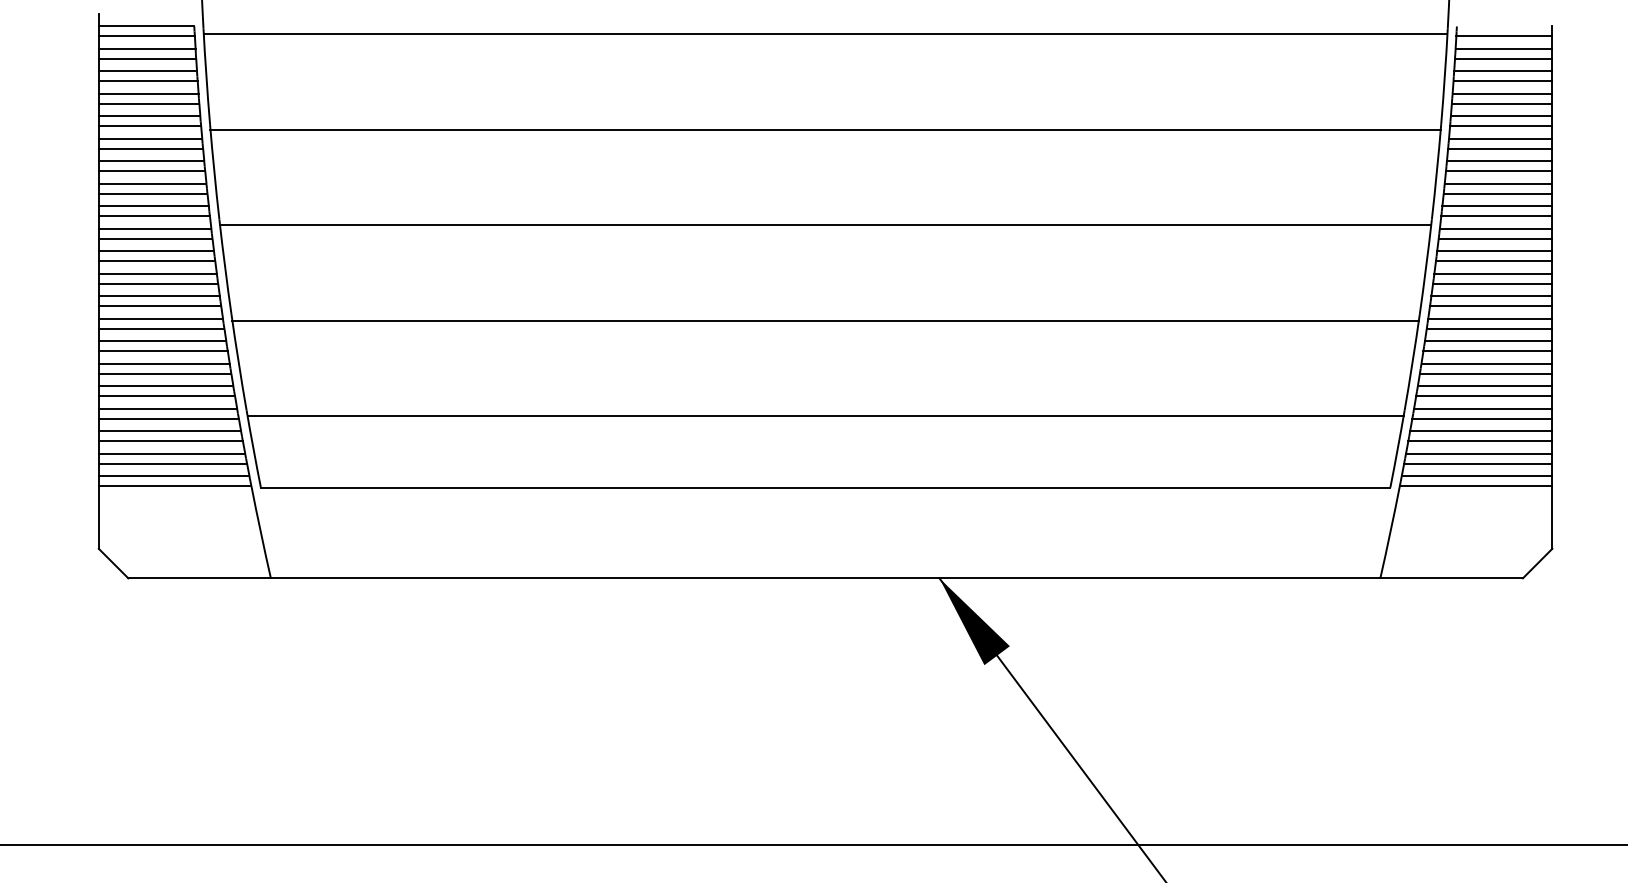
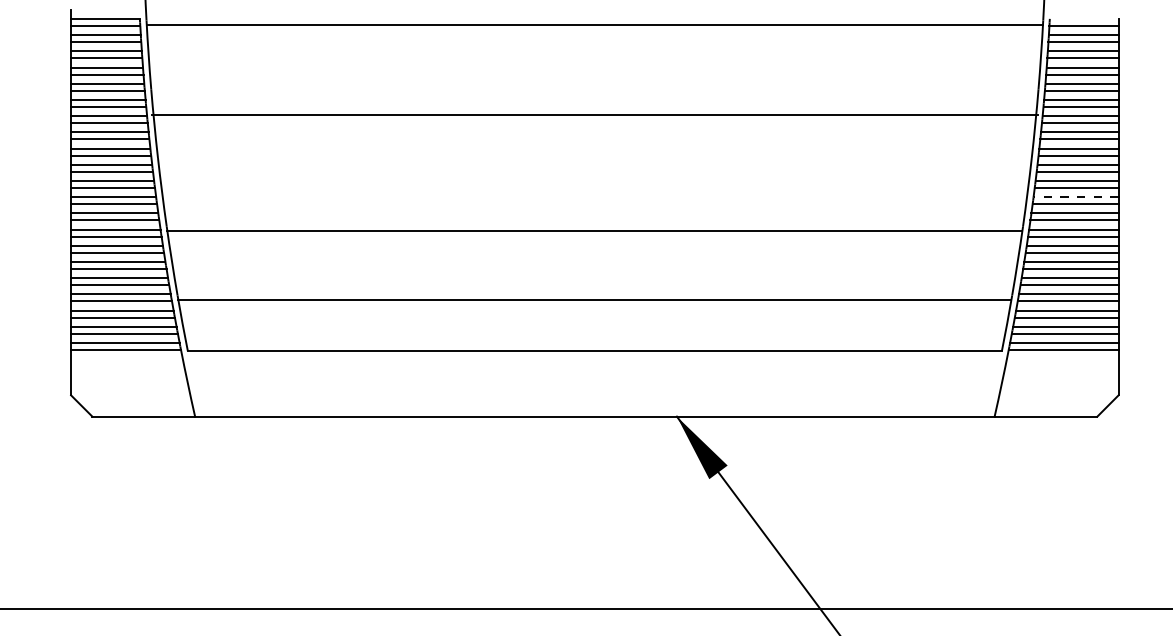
line: (825, 129) -> (594, 115), moved
line: (825, 225) -> (594, 162), removed
line: (1493, 274) -> (1076, 197), solid -> dashed

